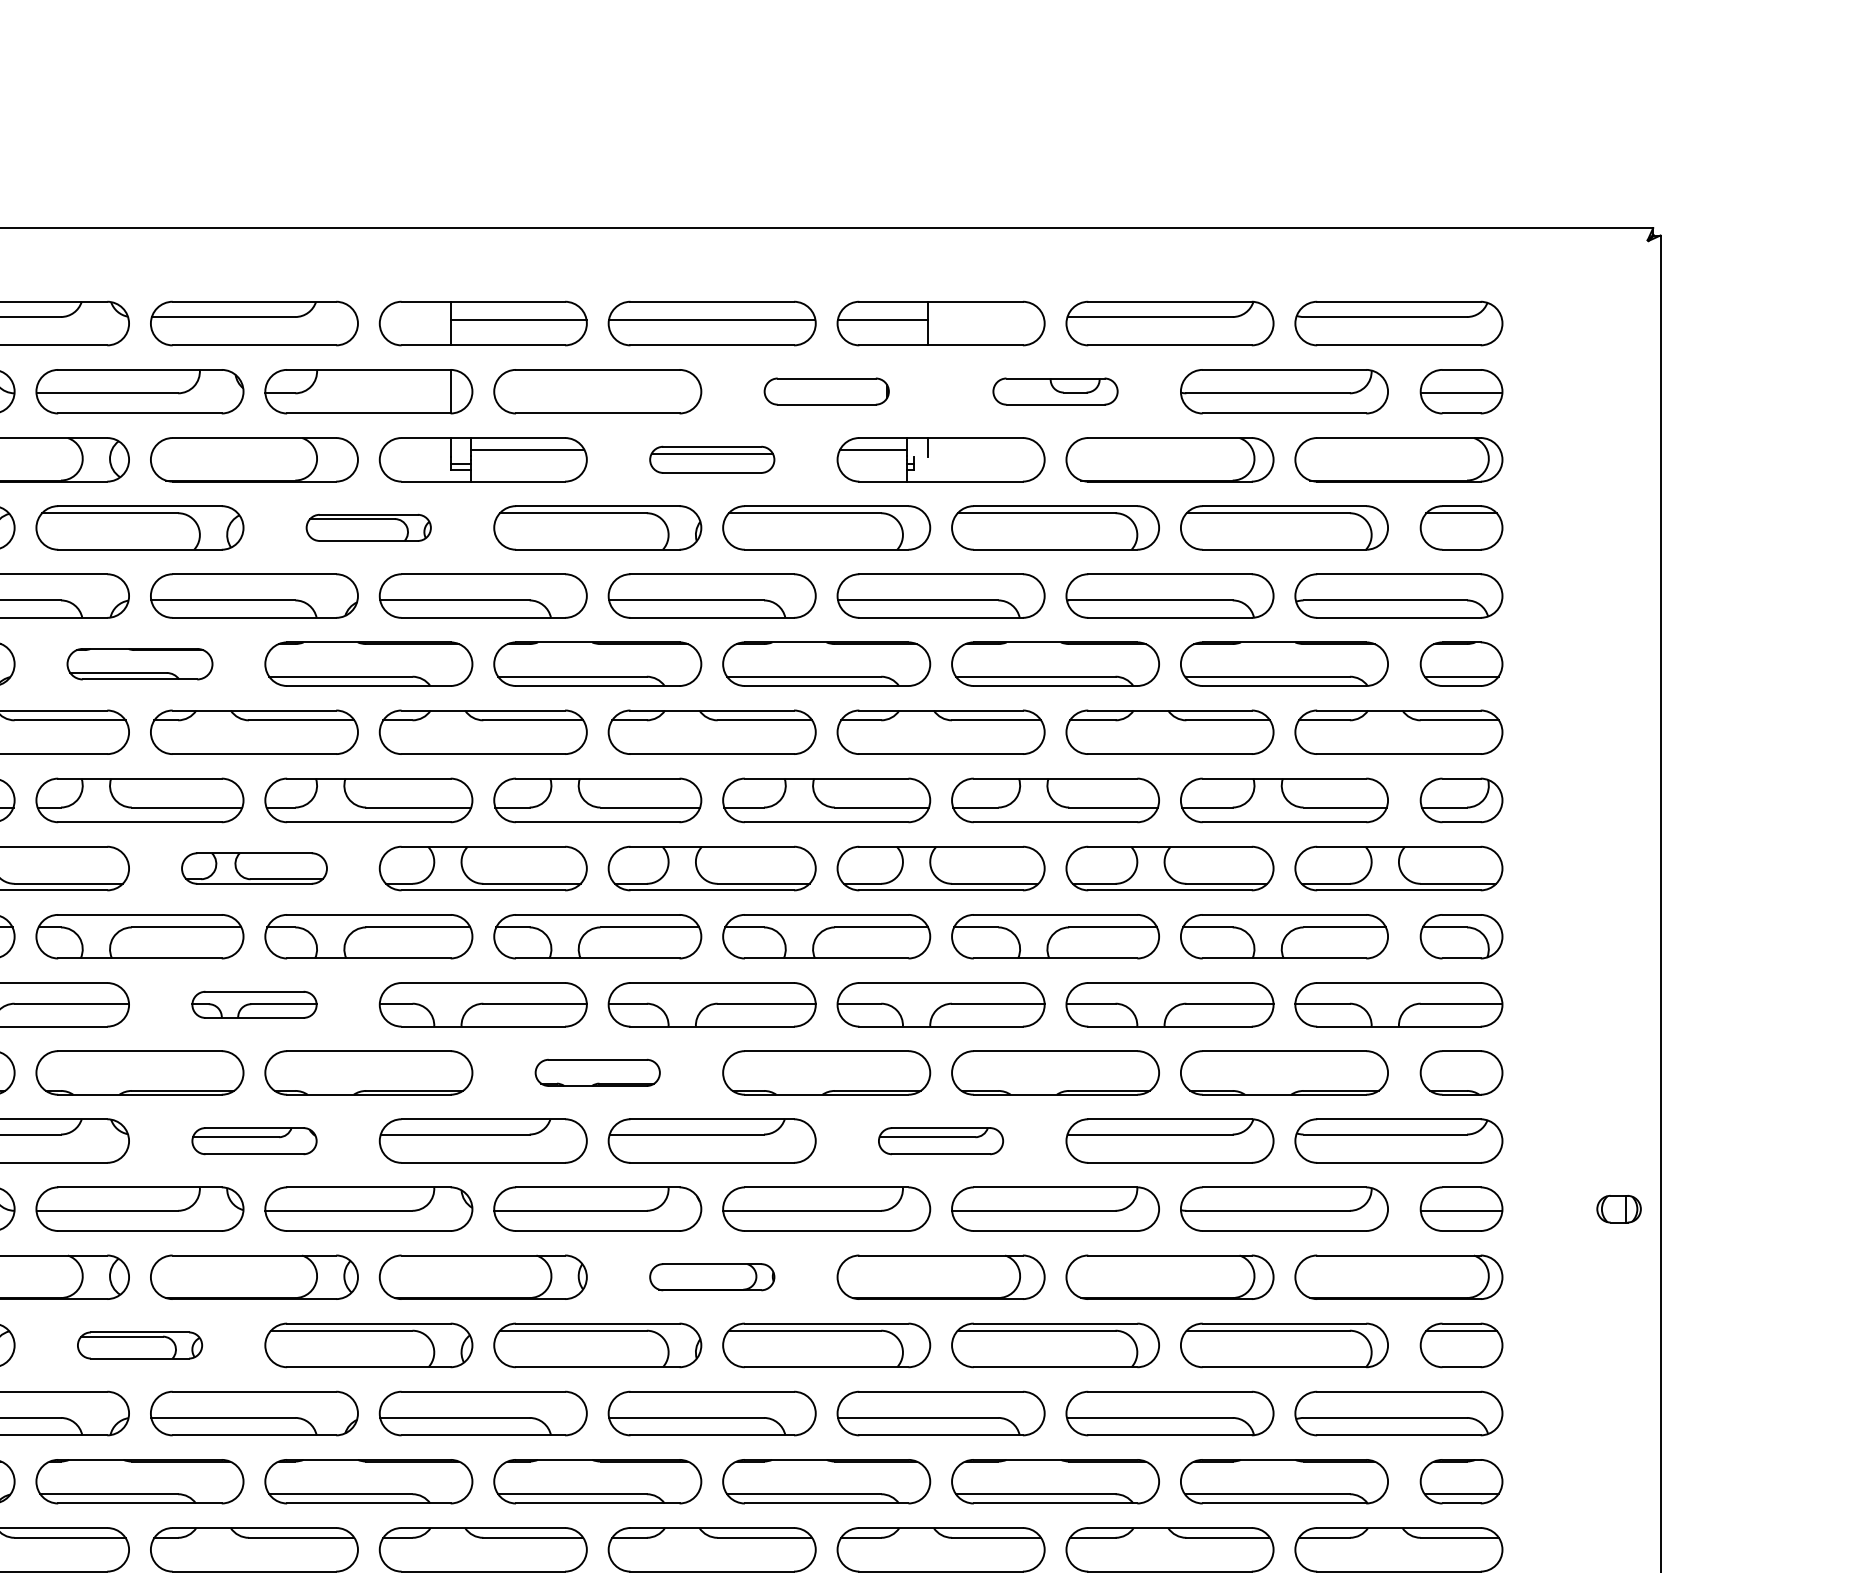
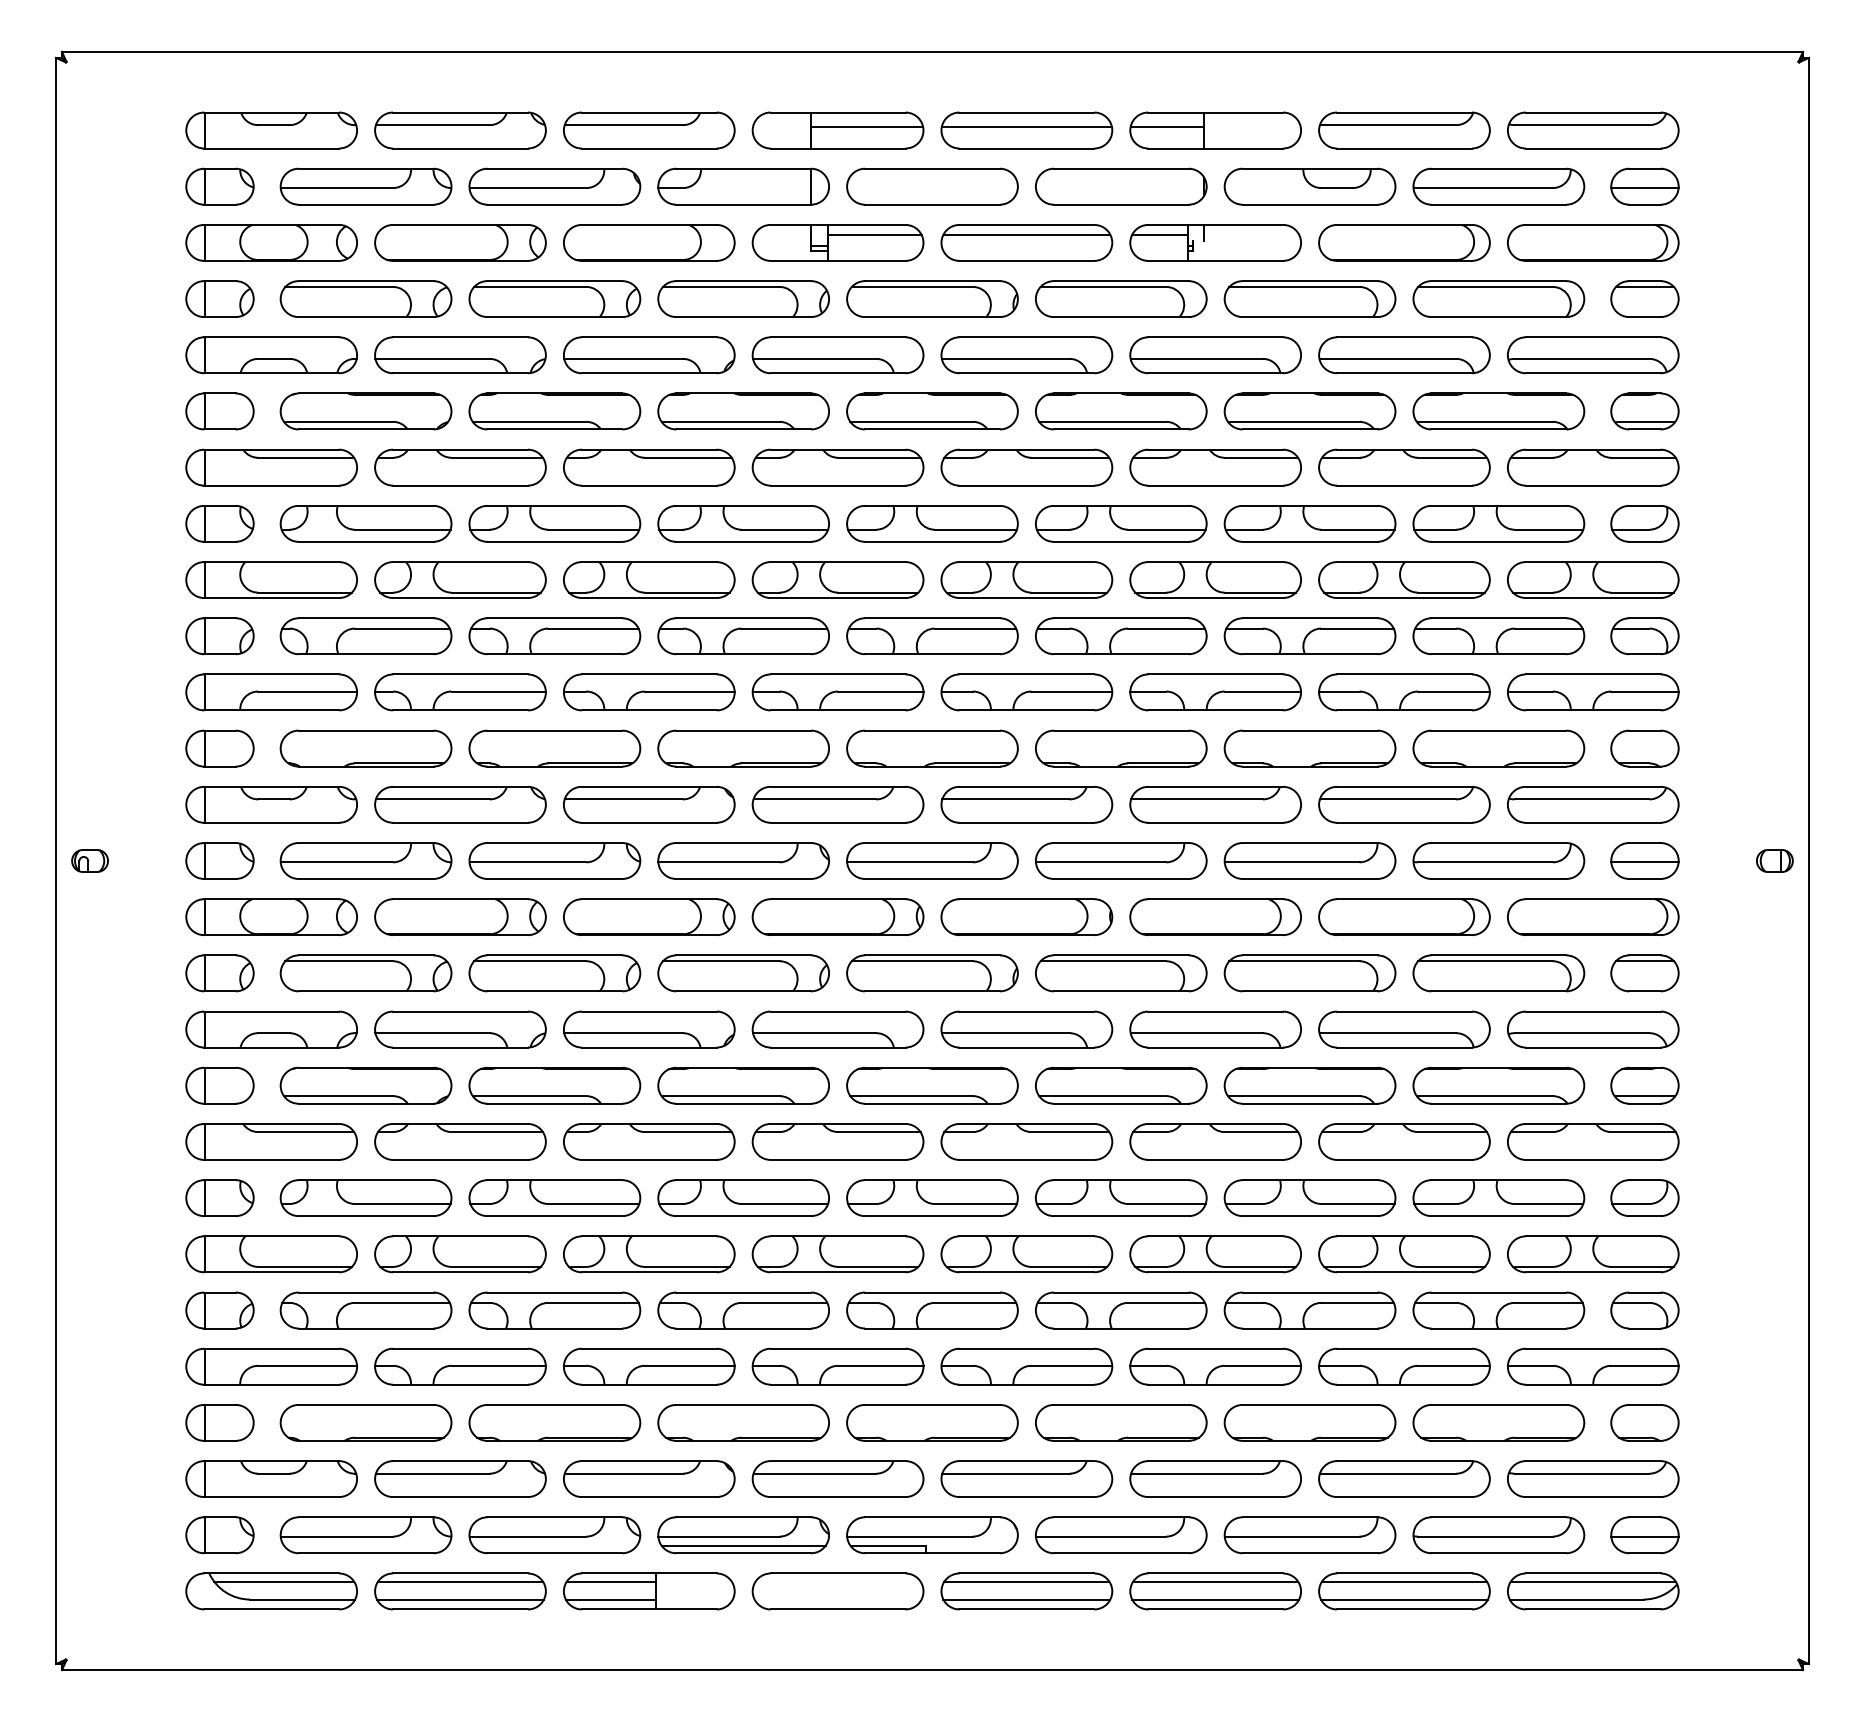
part: (826, 391) -> (1121, 186), size x1.67
part: (1054, 391) -> (1309, 186), size x1.67
part: (711, 459) -> (1026, 242), size x1.67
part: (368, 527) -> (743, 298), size x1.67
part: (139, 664) -> (554, 411), size x1.43
part: (254, 867) -> (649, 579), size x1.43
part: (254, 1004) -> (649, 692), size x1.67
part: (597, 1072) -> (932, 748), size x1.67
part: (254, 1140) -> (649, 804), size x1.67
part: (940, 1140) -> (1215, 804), size x1.67
part: (711, 1276) -> (1026, 916), size x1.67
part: (139, 1345) -> (554, 973), size x1.67

